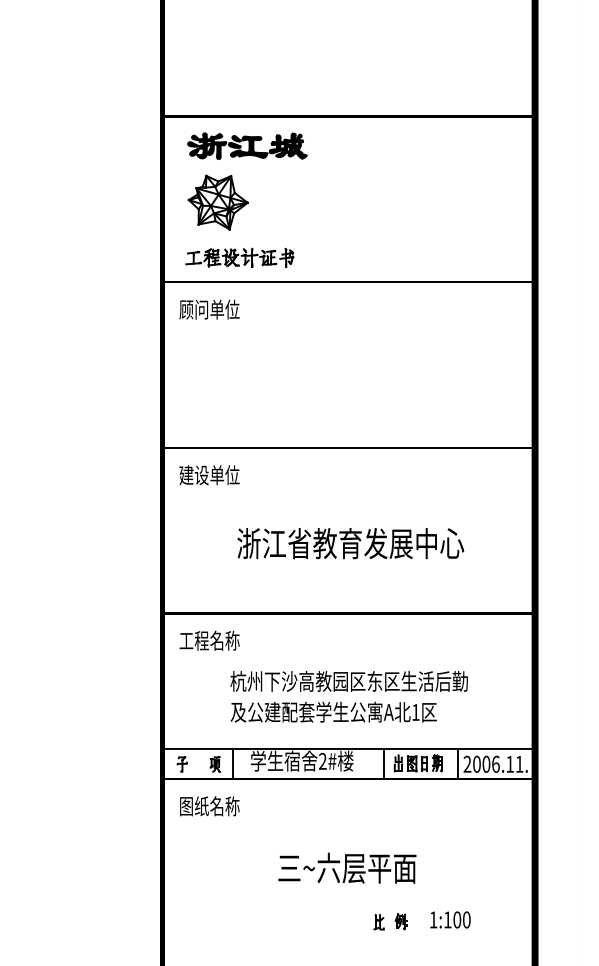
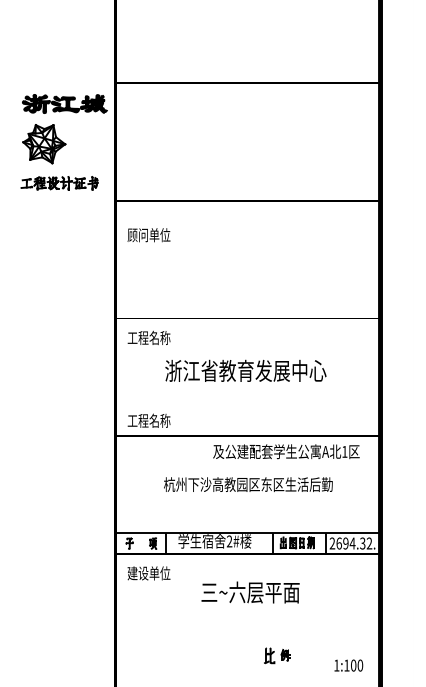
part: (246, 199) -> (64, 141), moved
text: (209, 309) -> (149, 235), moved
text: (209, 475) -> (149, 338), 建设单位 -> 工程名称
text: (350, 543) -> (245, 370), moved
text: (209, 640) -> (149, 420), moved
text: (333, 711) -> (286, 451), moved
text: (498, 763) -> (354, 542), 2006.11. -> 2694.32.
text: (209, 806) -> (149, 573), 图纸名称 -> 建设单位
text: (347, 867) -> (250, 592), moved
text: (450, 919) -> (348, 665), moved
part: (378, 921) -> (269, 655), size x1.4

